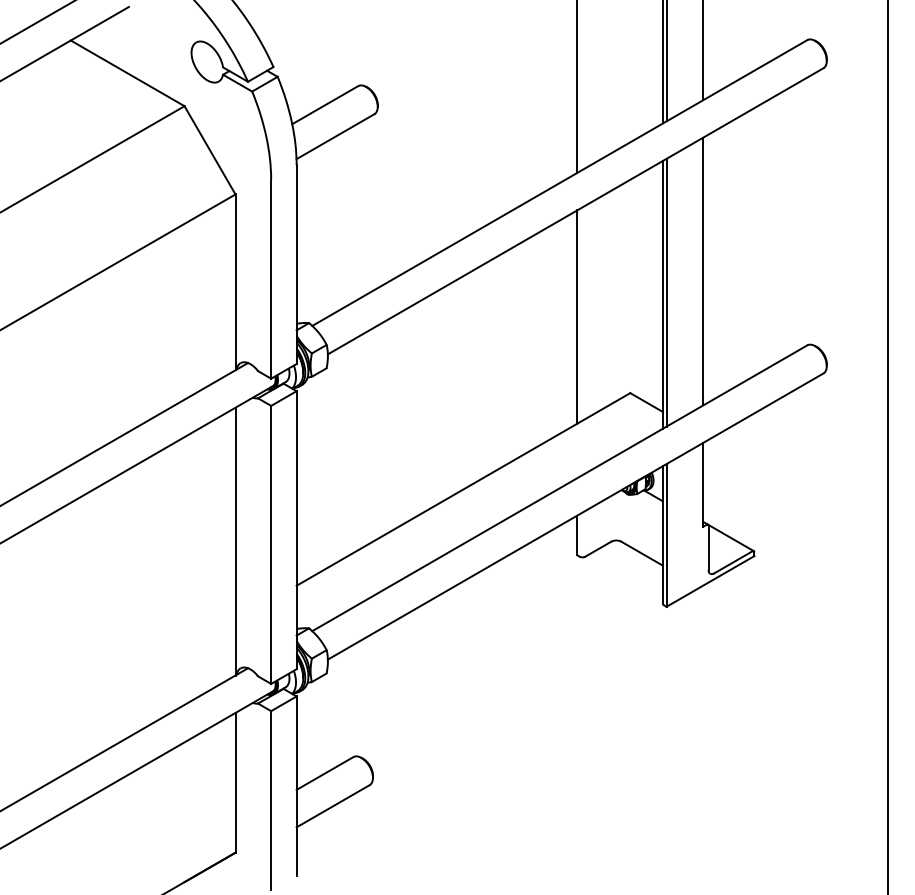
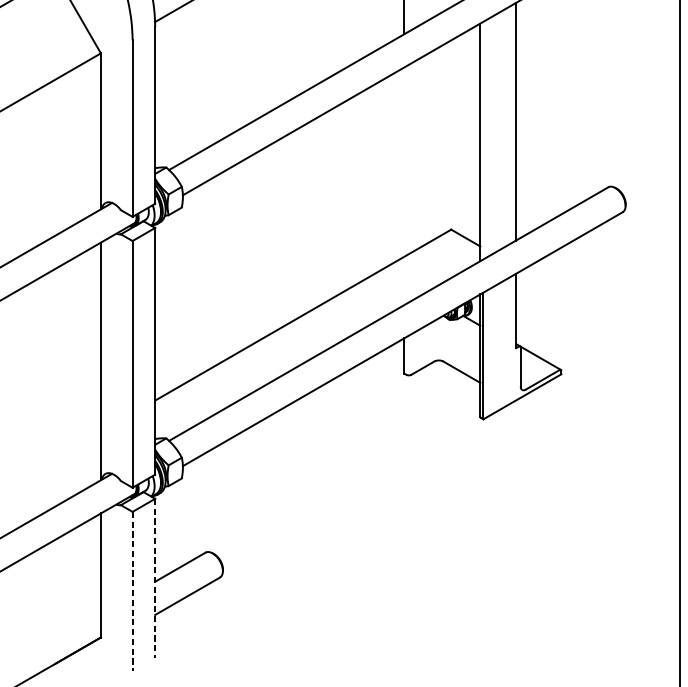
line: (666, 292) -> (483, 140), removed
line: (577, 316) -> (404, 161), removed
line: (296, 785) -> (155, 577), solid -> dashed
line: (271, 800) -> (132, 591), solid -> dashed

